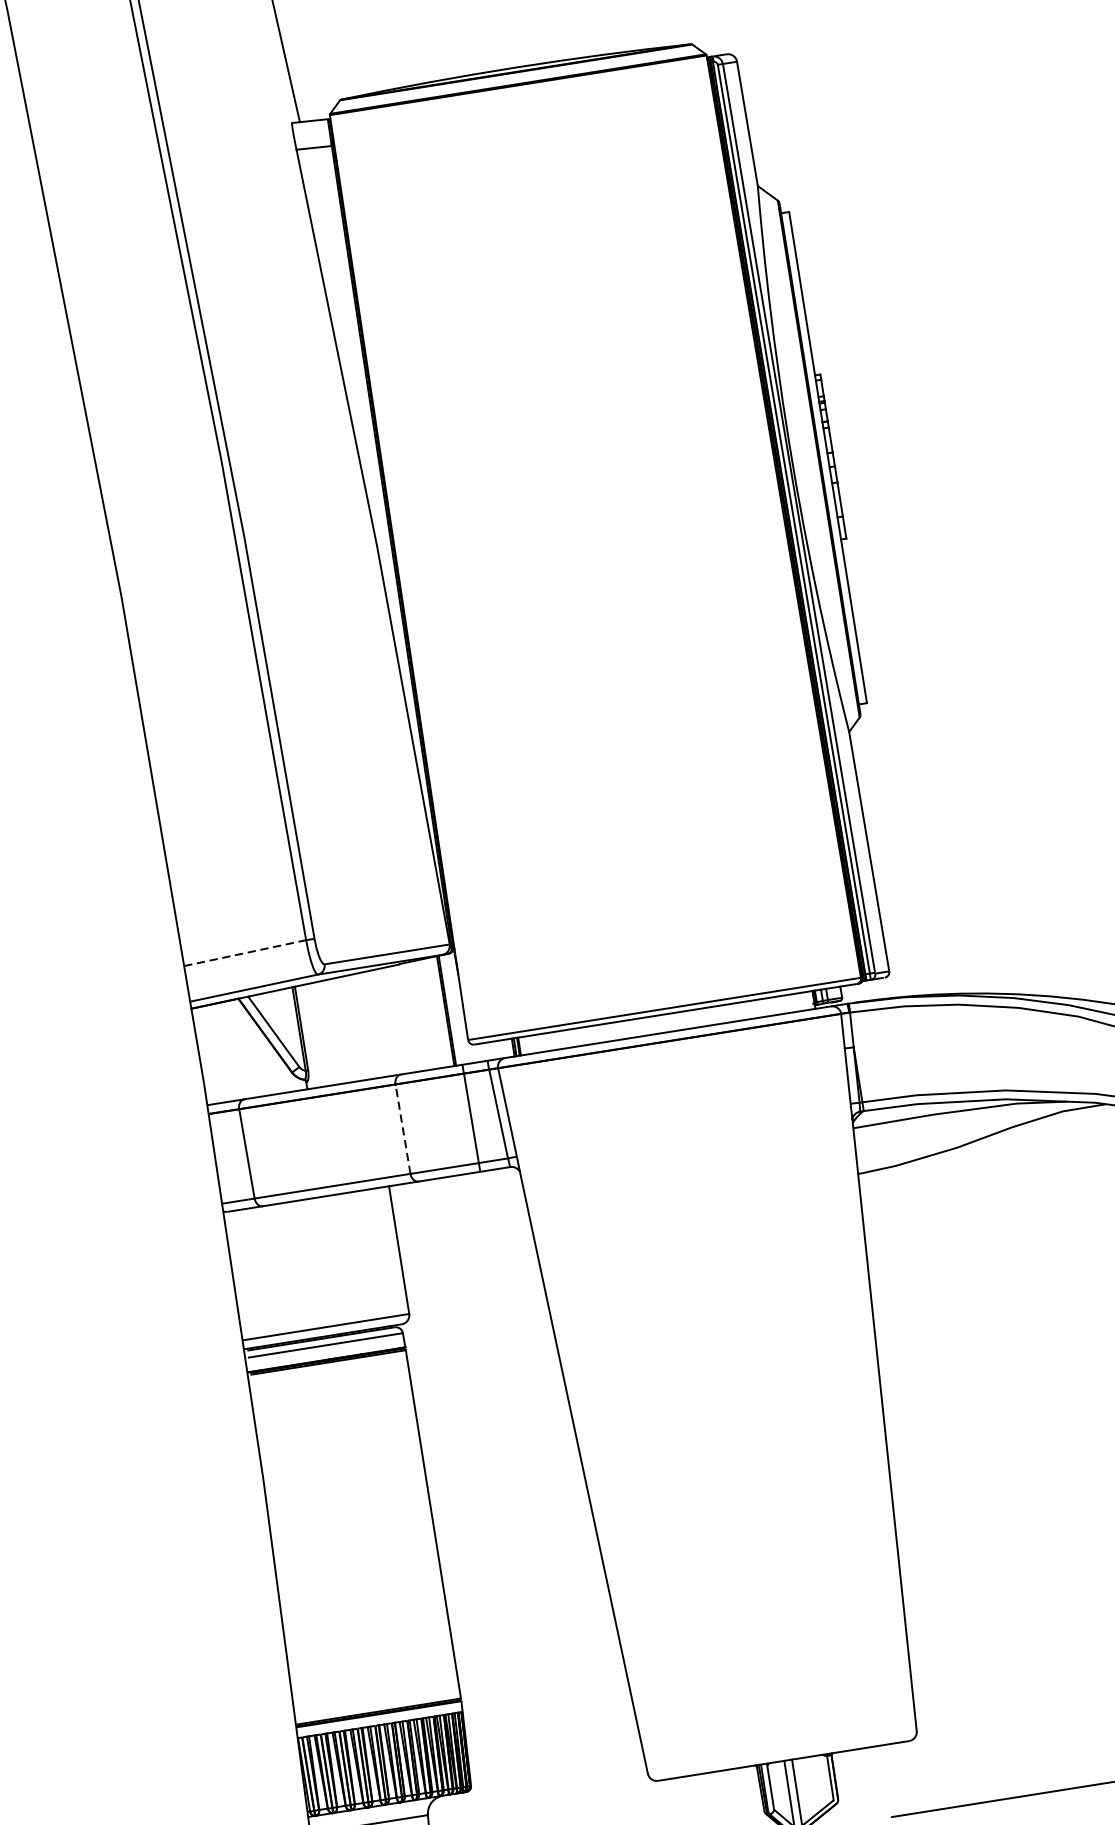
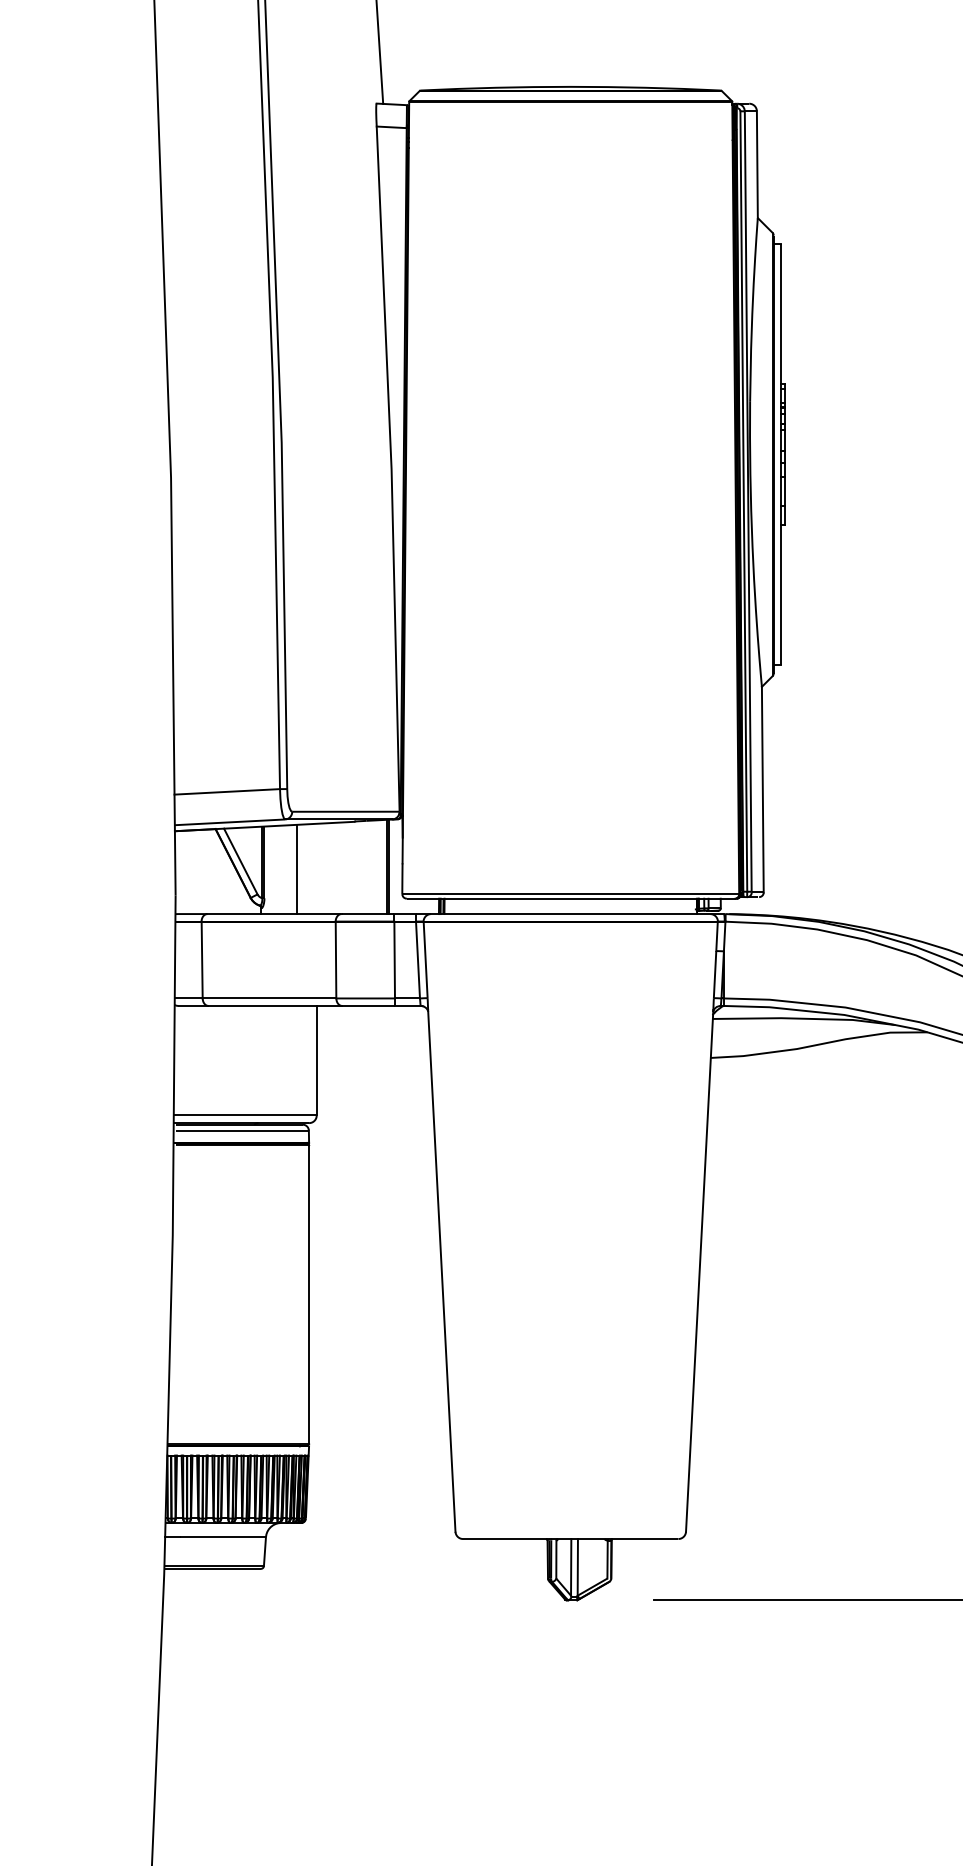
line: (245, 952) -> (227, 791), dashed -> solid
line: (341, 1030) -> (297, 869), added
line: (403, 1128) -> (336, 959), dashed -> solid

